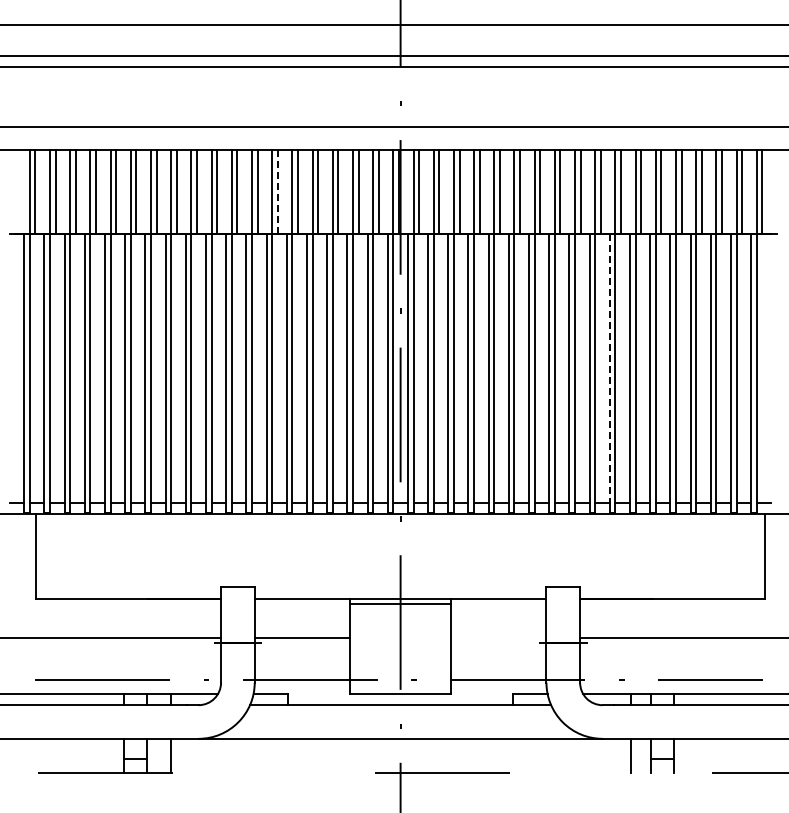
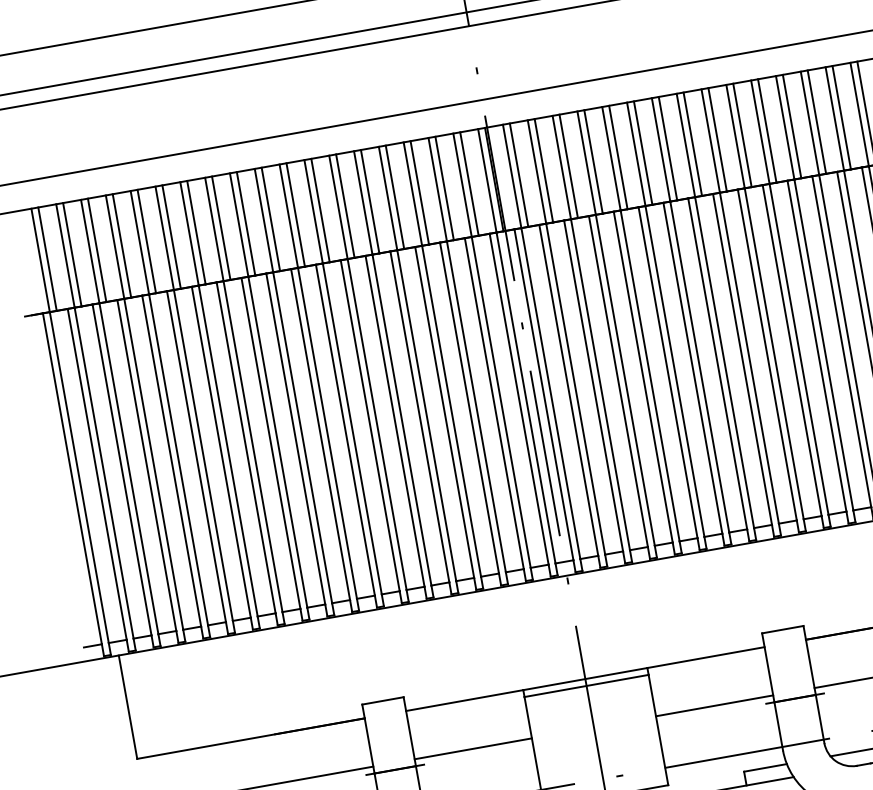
line: (277, 191) -> (344, 205), dashed -> solid
line: (609, 368) -> (791, 350), dashed -> solid
line: (498, 637) -> (714, 705), added

